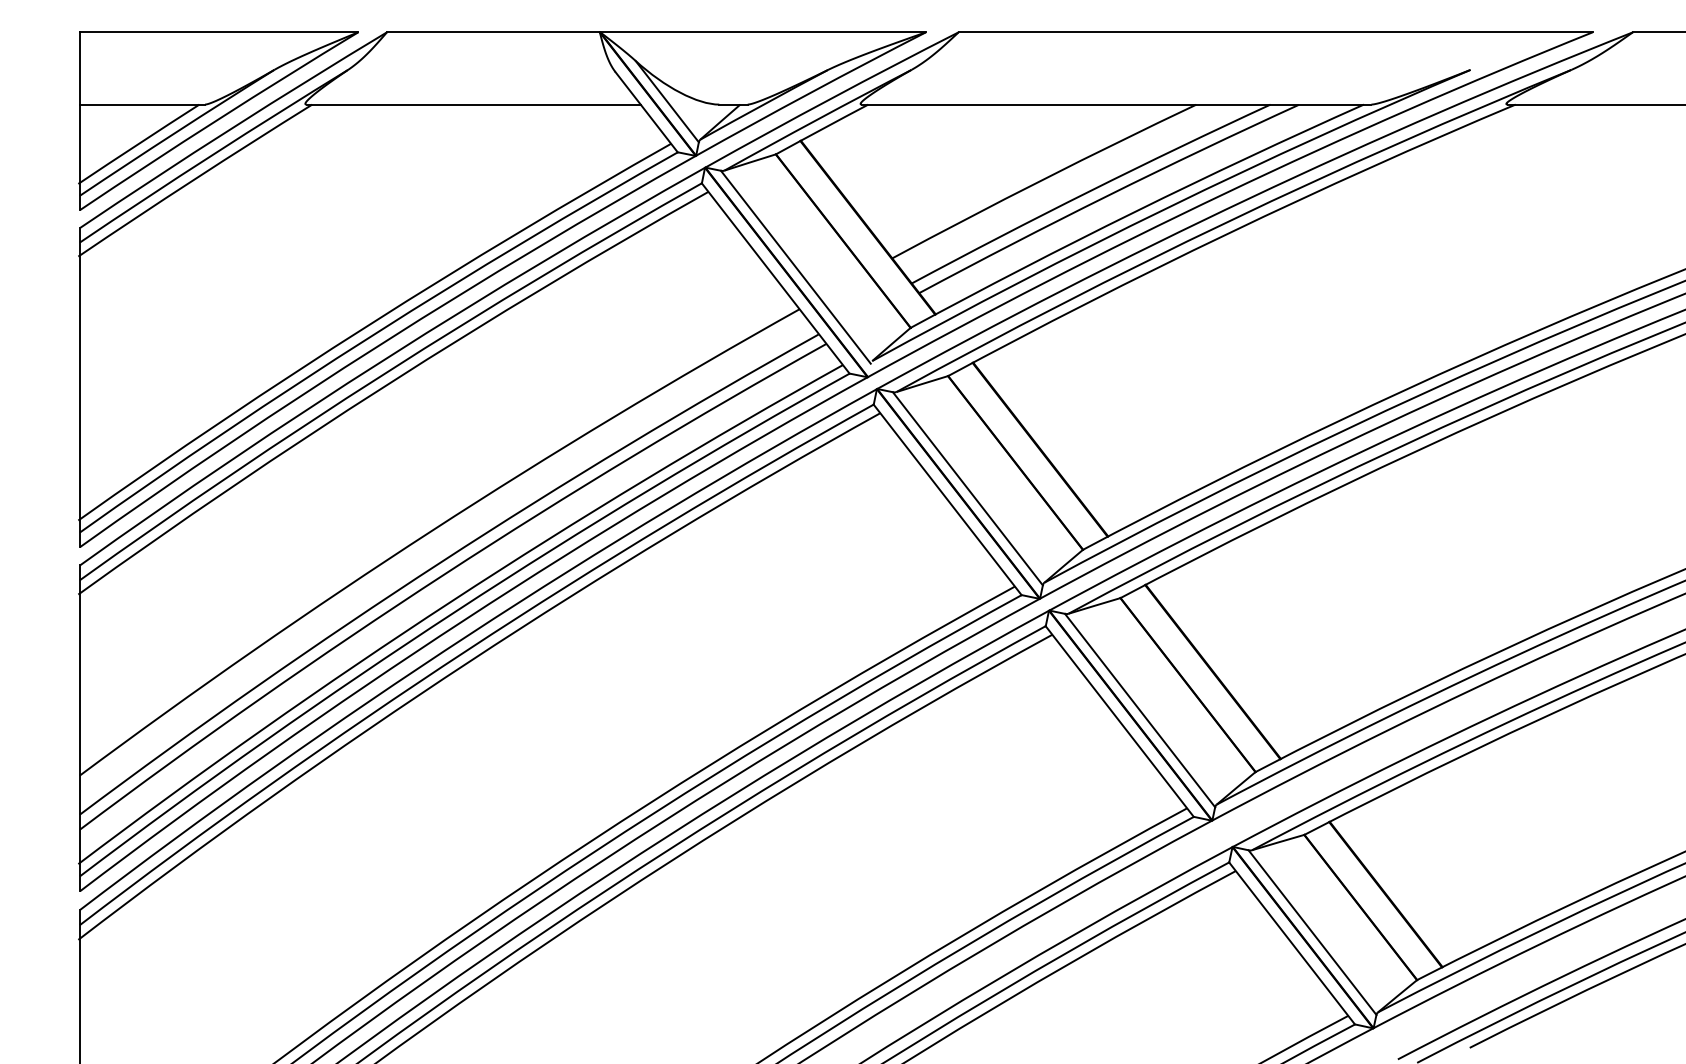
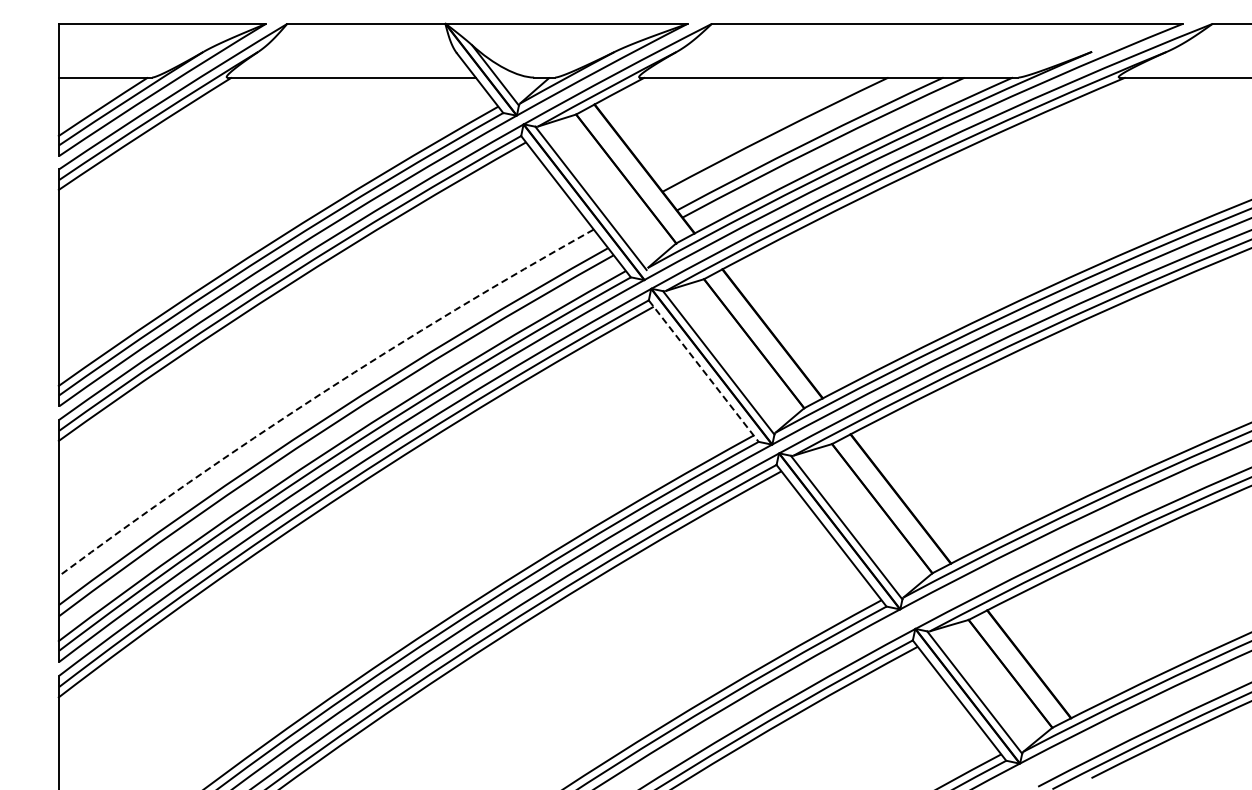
line: (947, 500) -> (703, 371), solid -> dashed
arc: (431, 531) -> (320, 394), solid -> dashed

